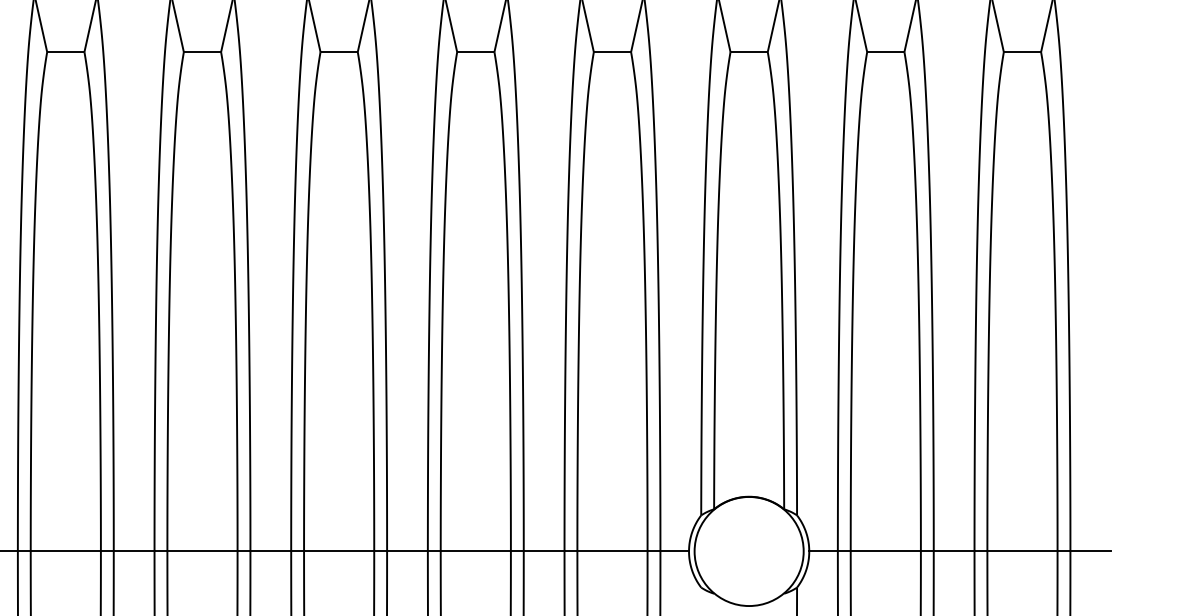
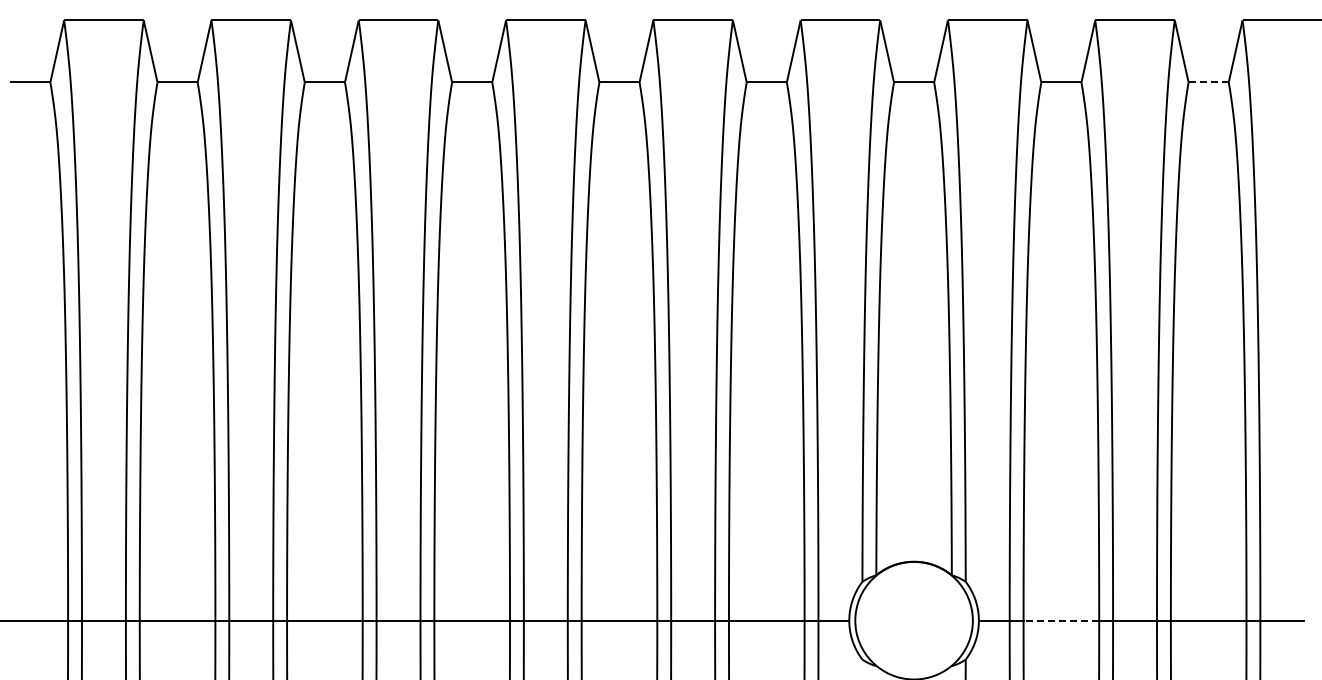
line: (1023, 52) -> (1209, 82), solid -> dashed
line: (885, 551) -> (1061, 620), solid -> dashed

